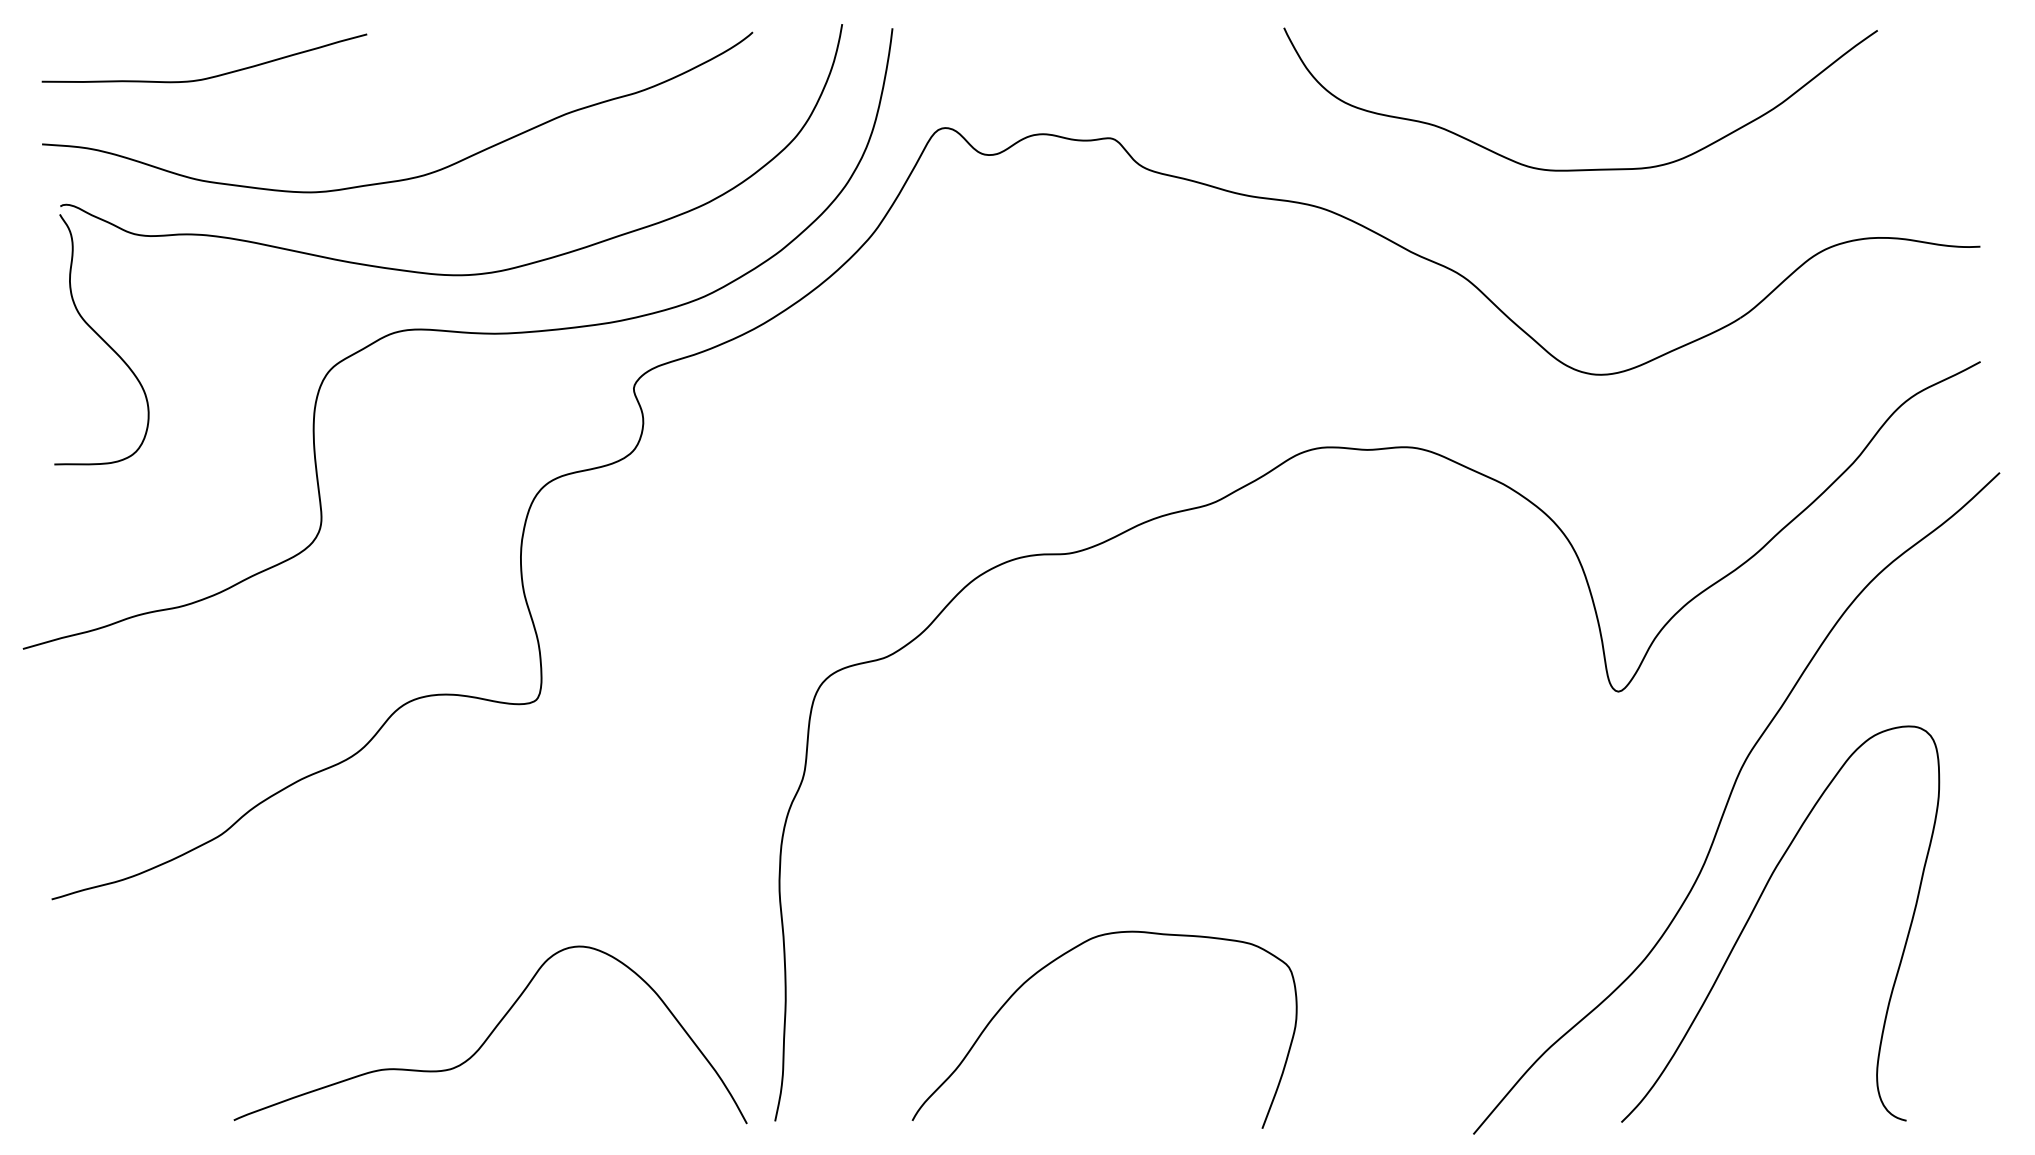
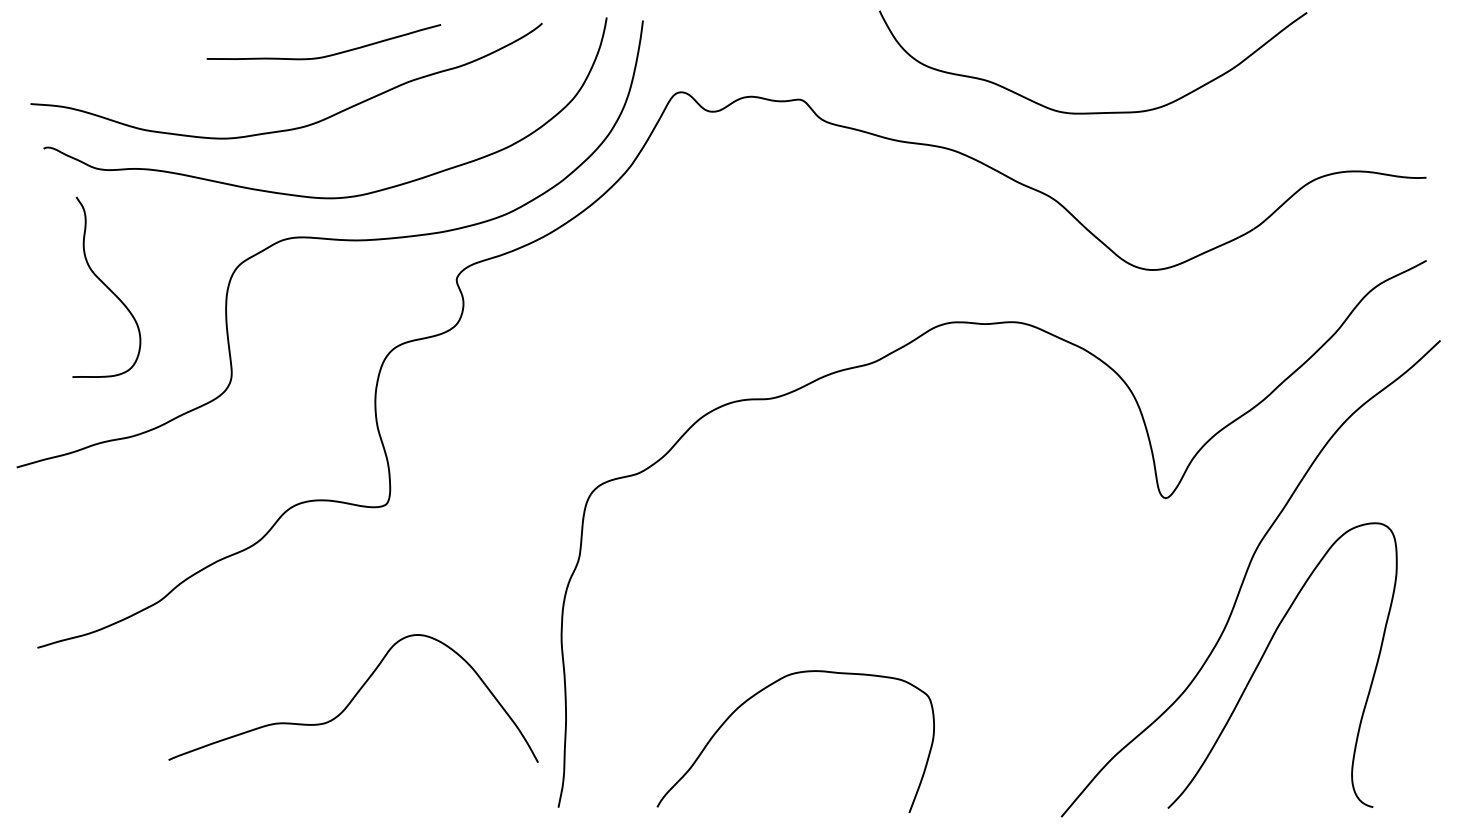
curve: (210, 76) -> (328, 55), moved
curve: (1580, 169) -> (1093, 112), moved
curve: (101, 339) -> (106, 287), moved
curve: (490, 1034) -> (353, 698), moved

